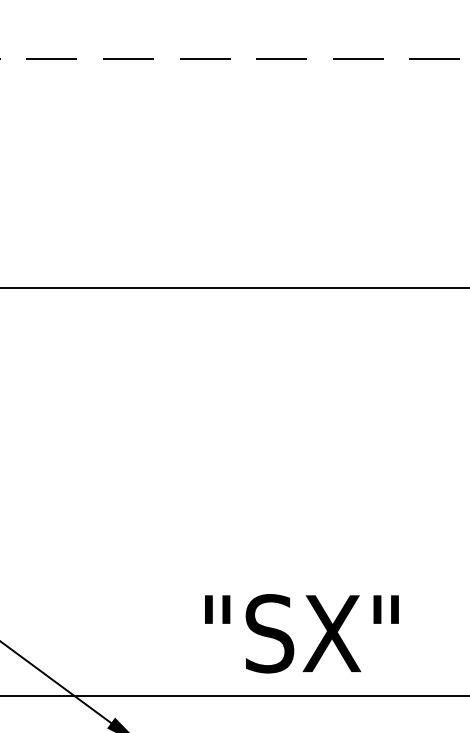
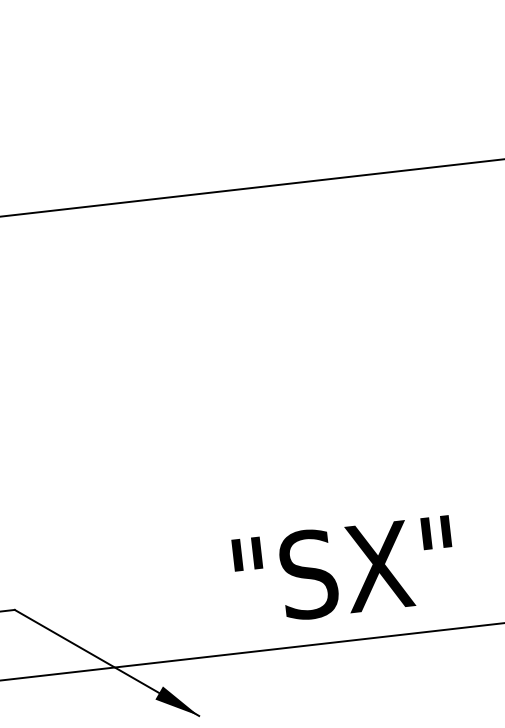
text: (301, 633) -> (344, 570), moved

